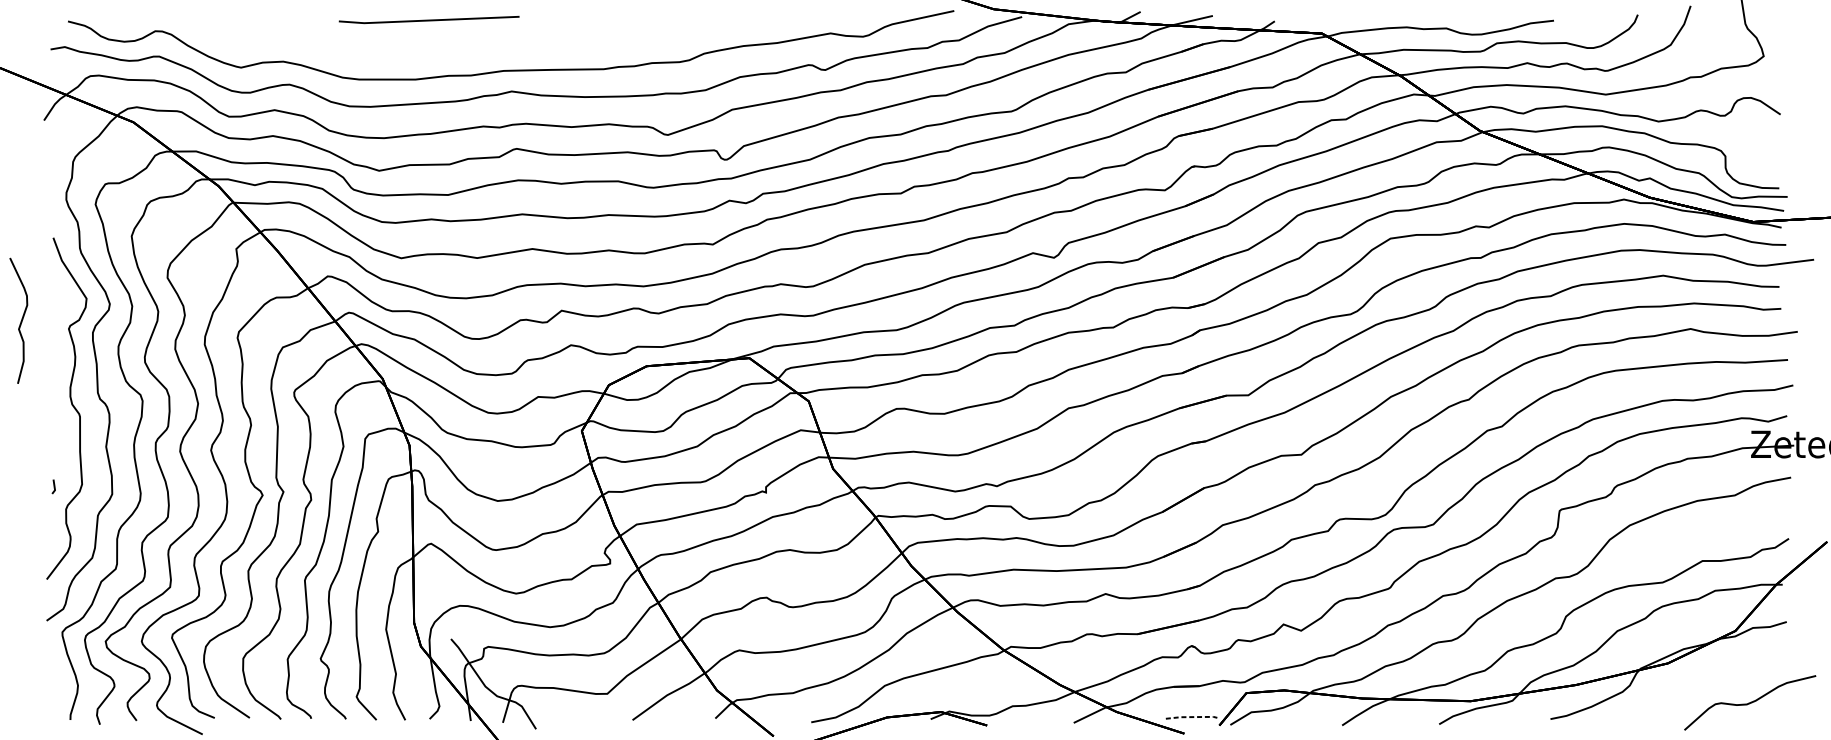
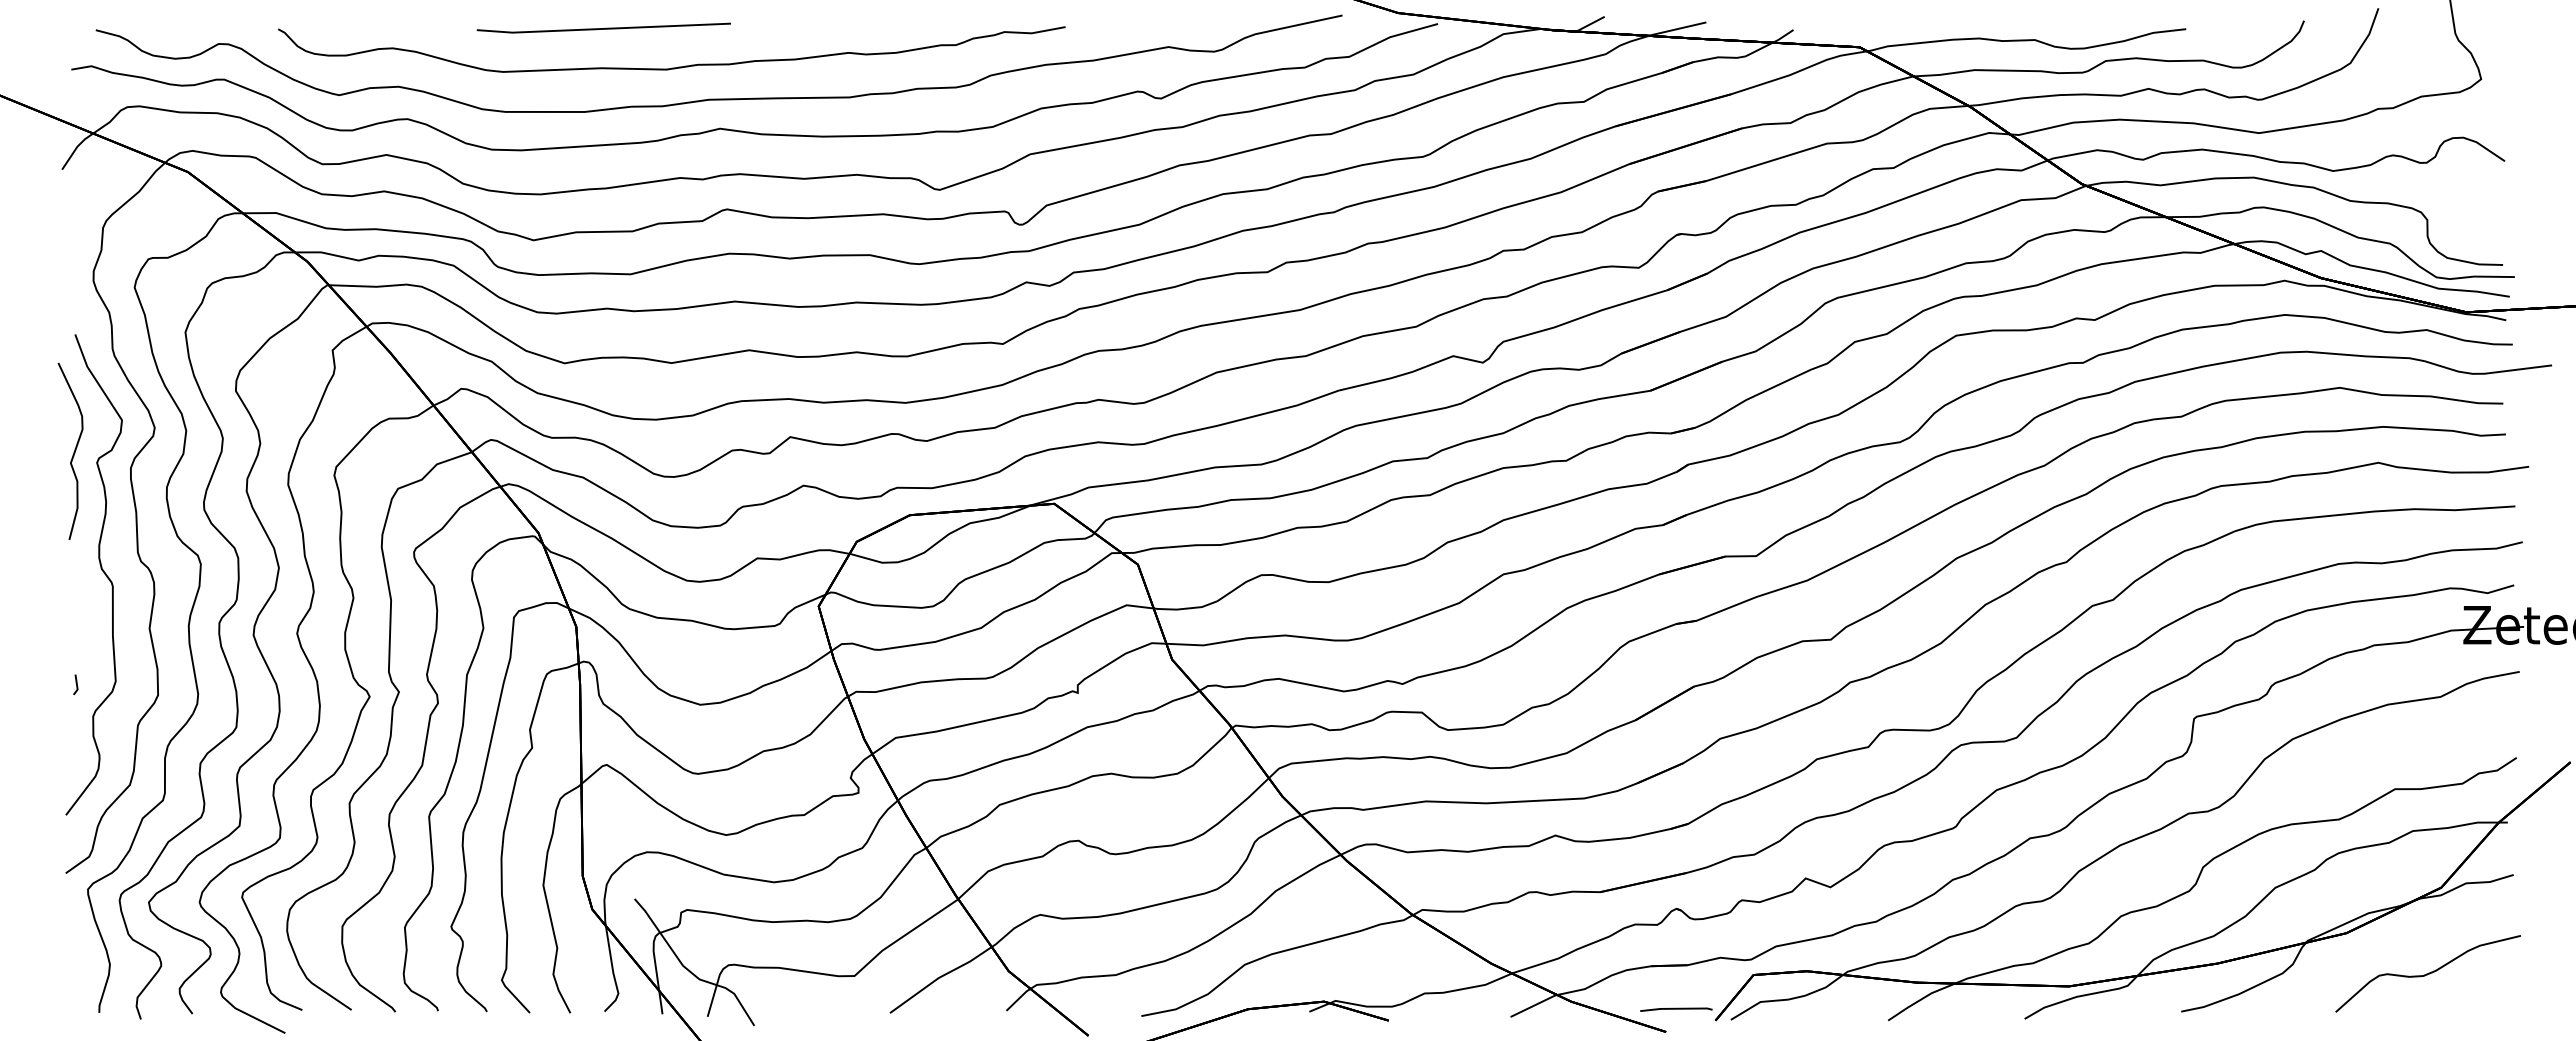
curve: (477, 47) -> (671, 67), added
curve: (20, 321) -> (73, 452), moved
curve: (1749, 702) -> (2427, 973), moved
line: (1191, 716) -> (1676, 1008), dashed -> solid

